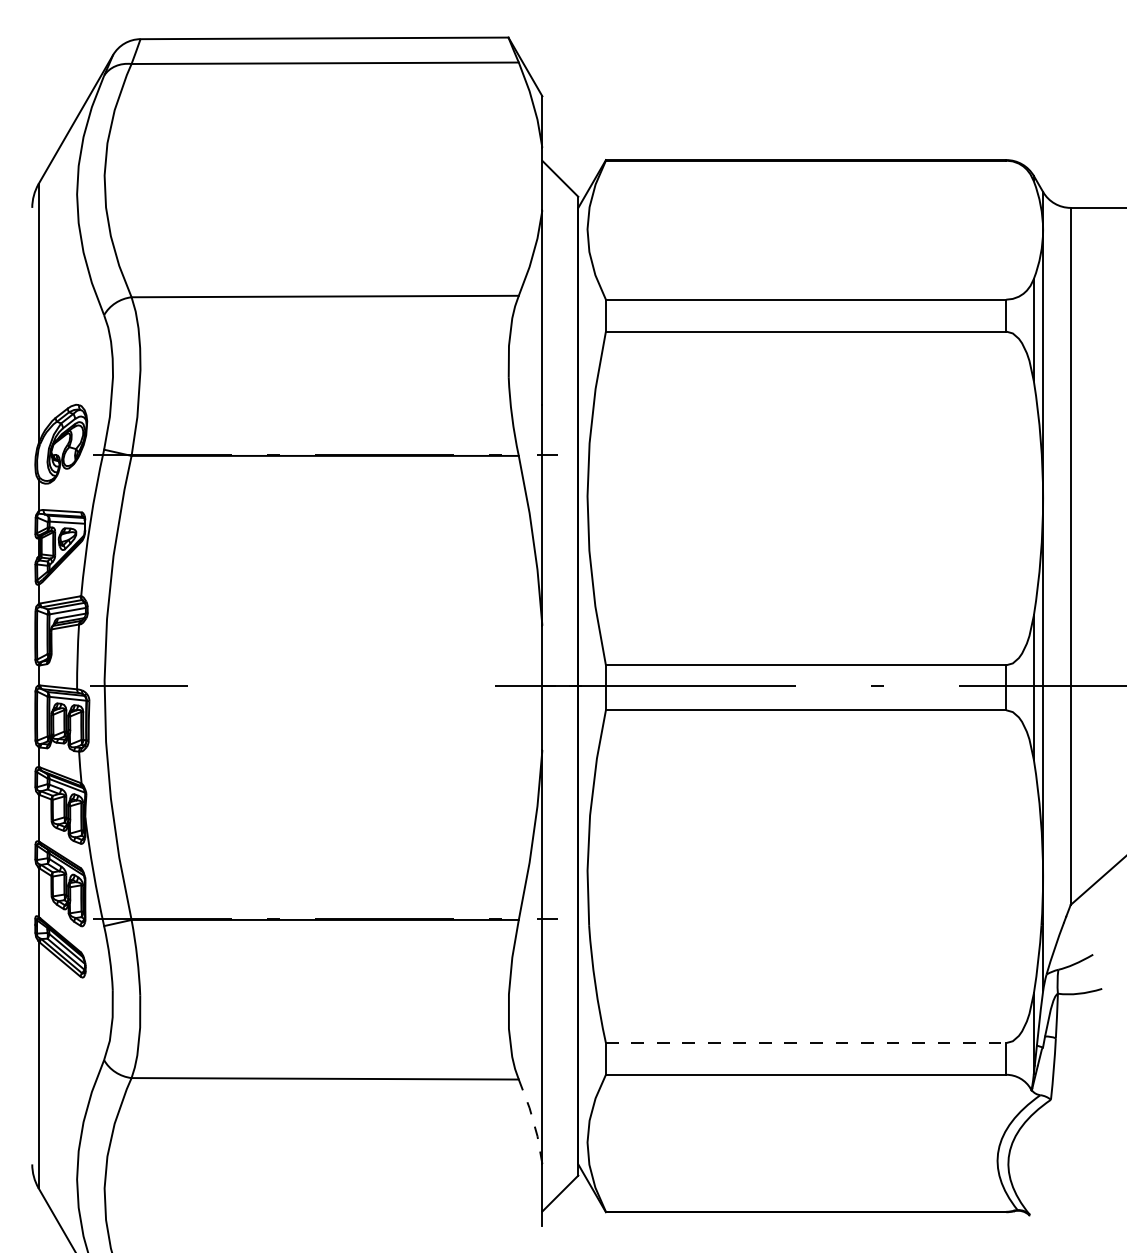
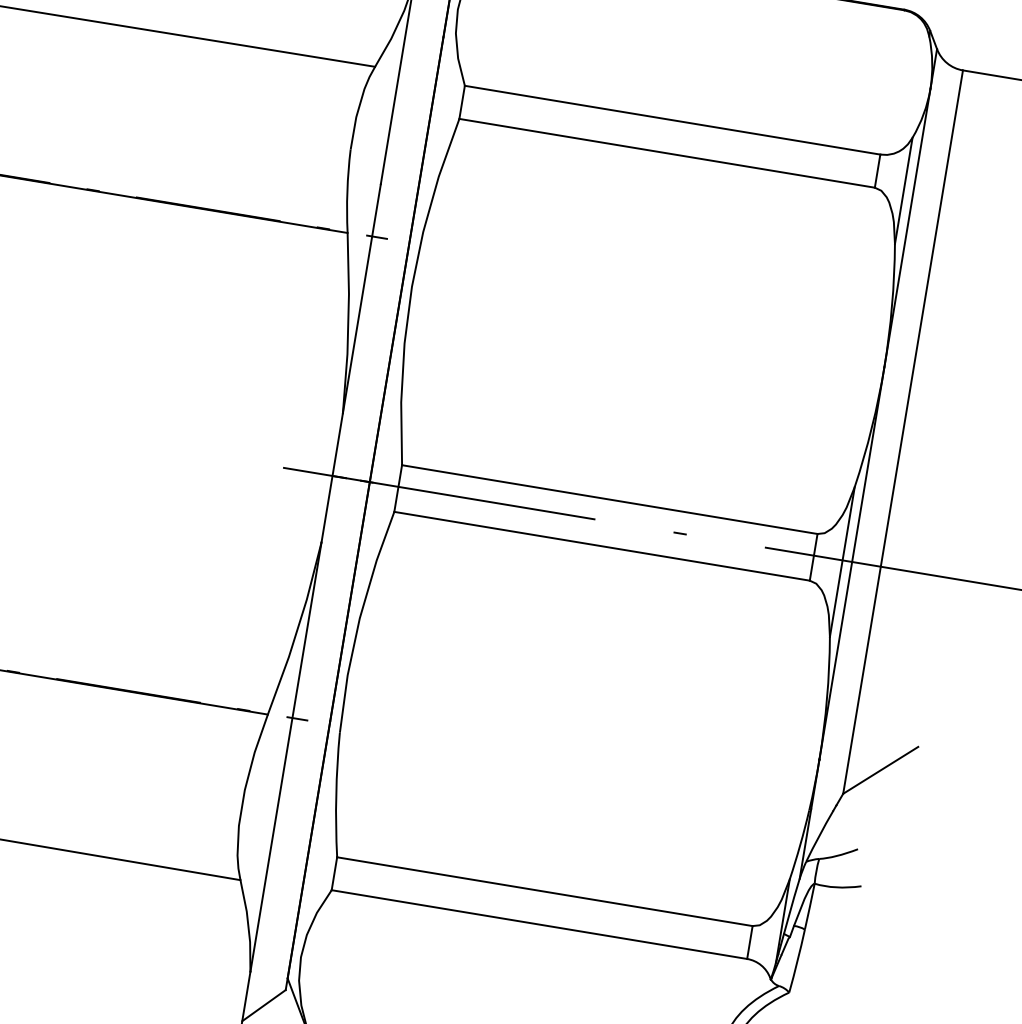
line: (806, 1043) -> (545, 892), dashed -> solid
line: (533, 1121) -> (248, 926), dashed -> solid

